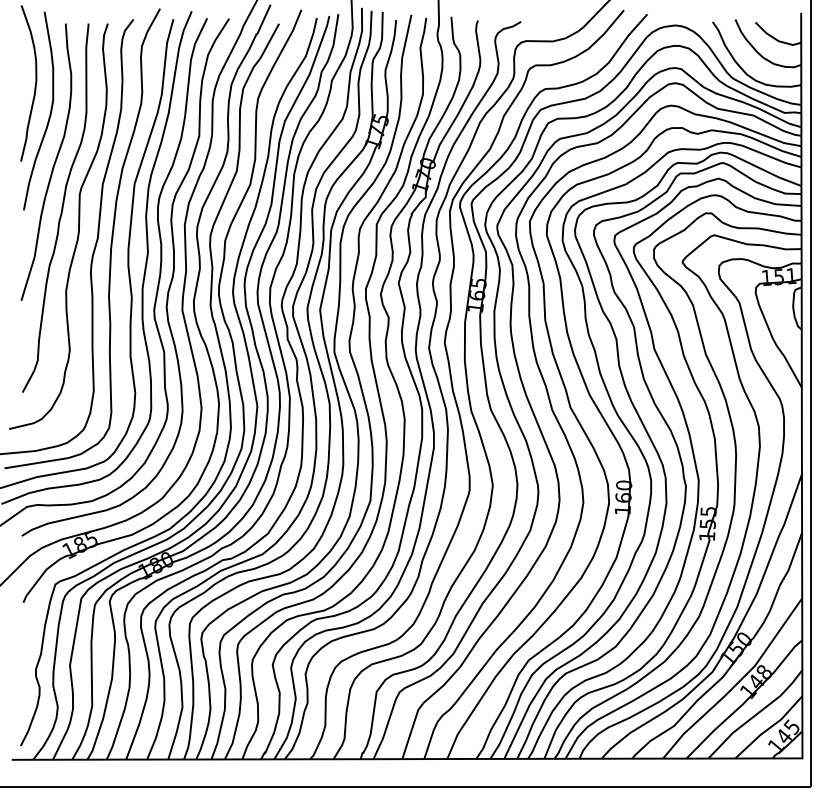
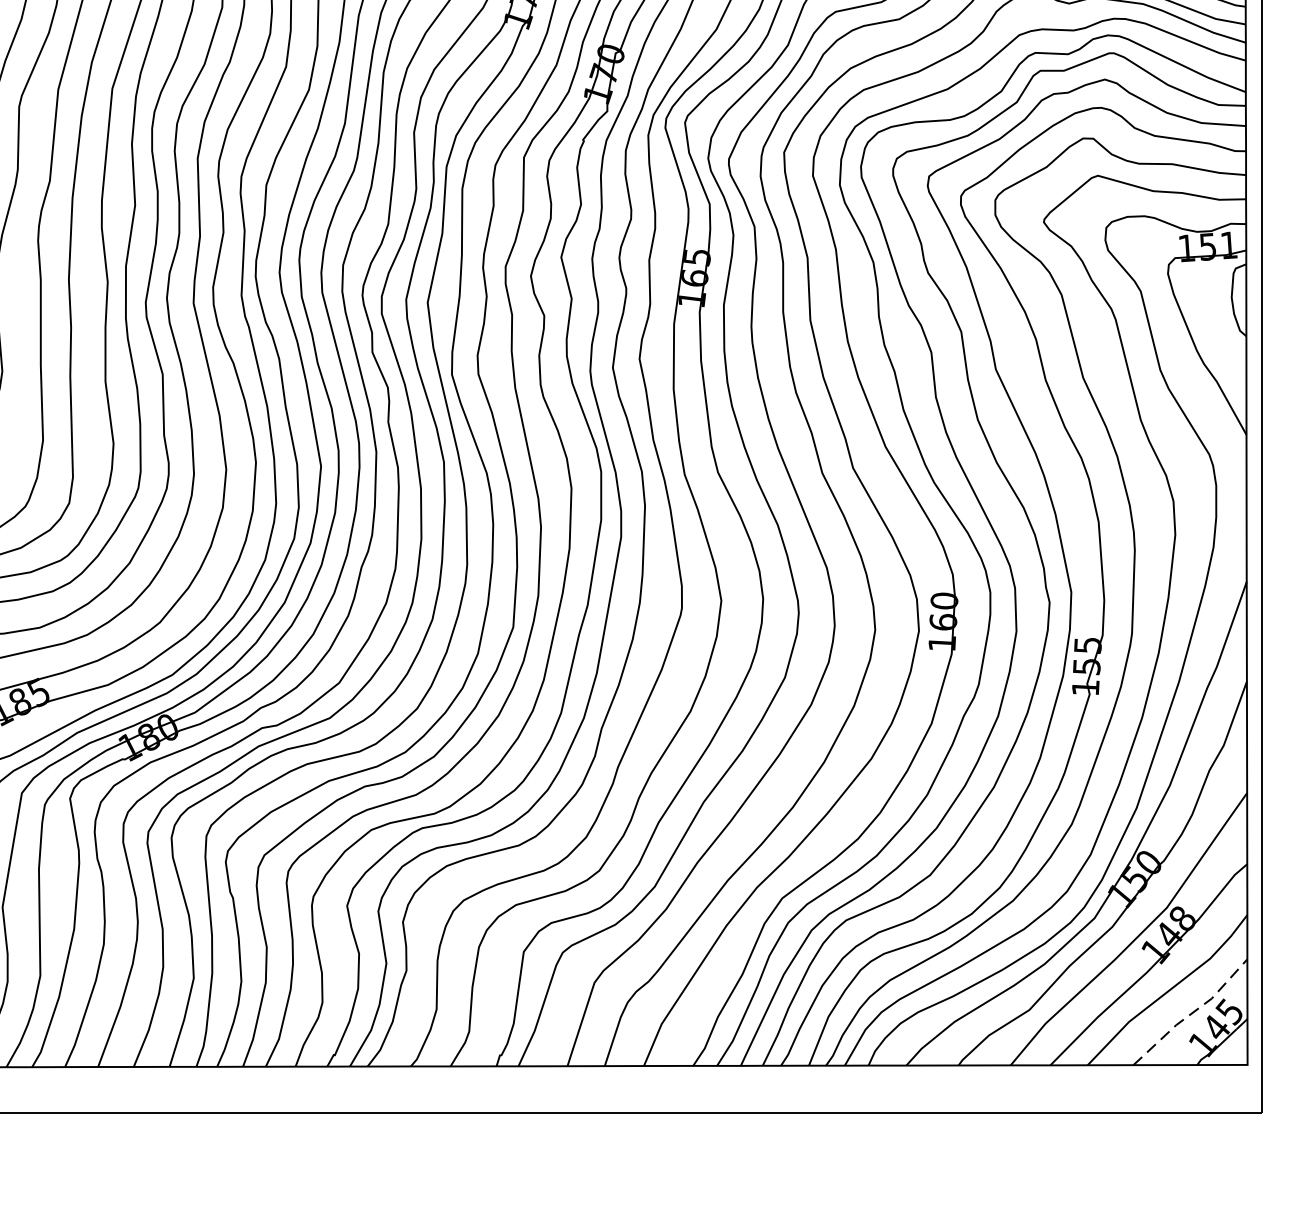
line: (769, 728) -> (1191, 1014), solid -> dashed

